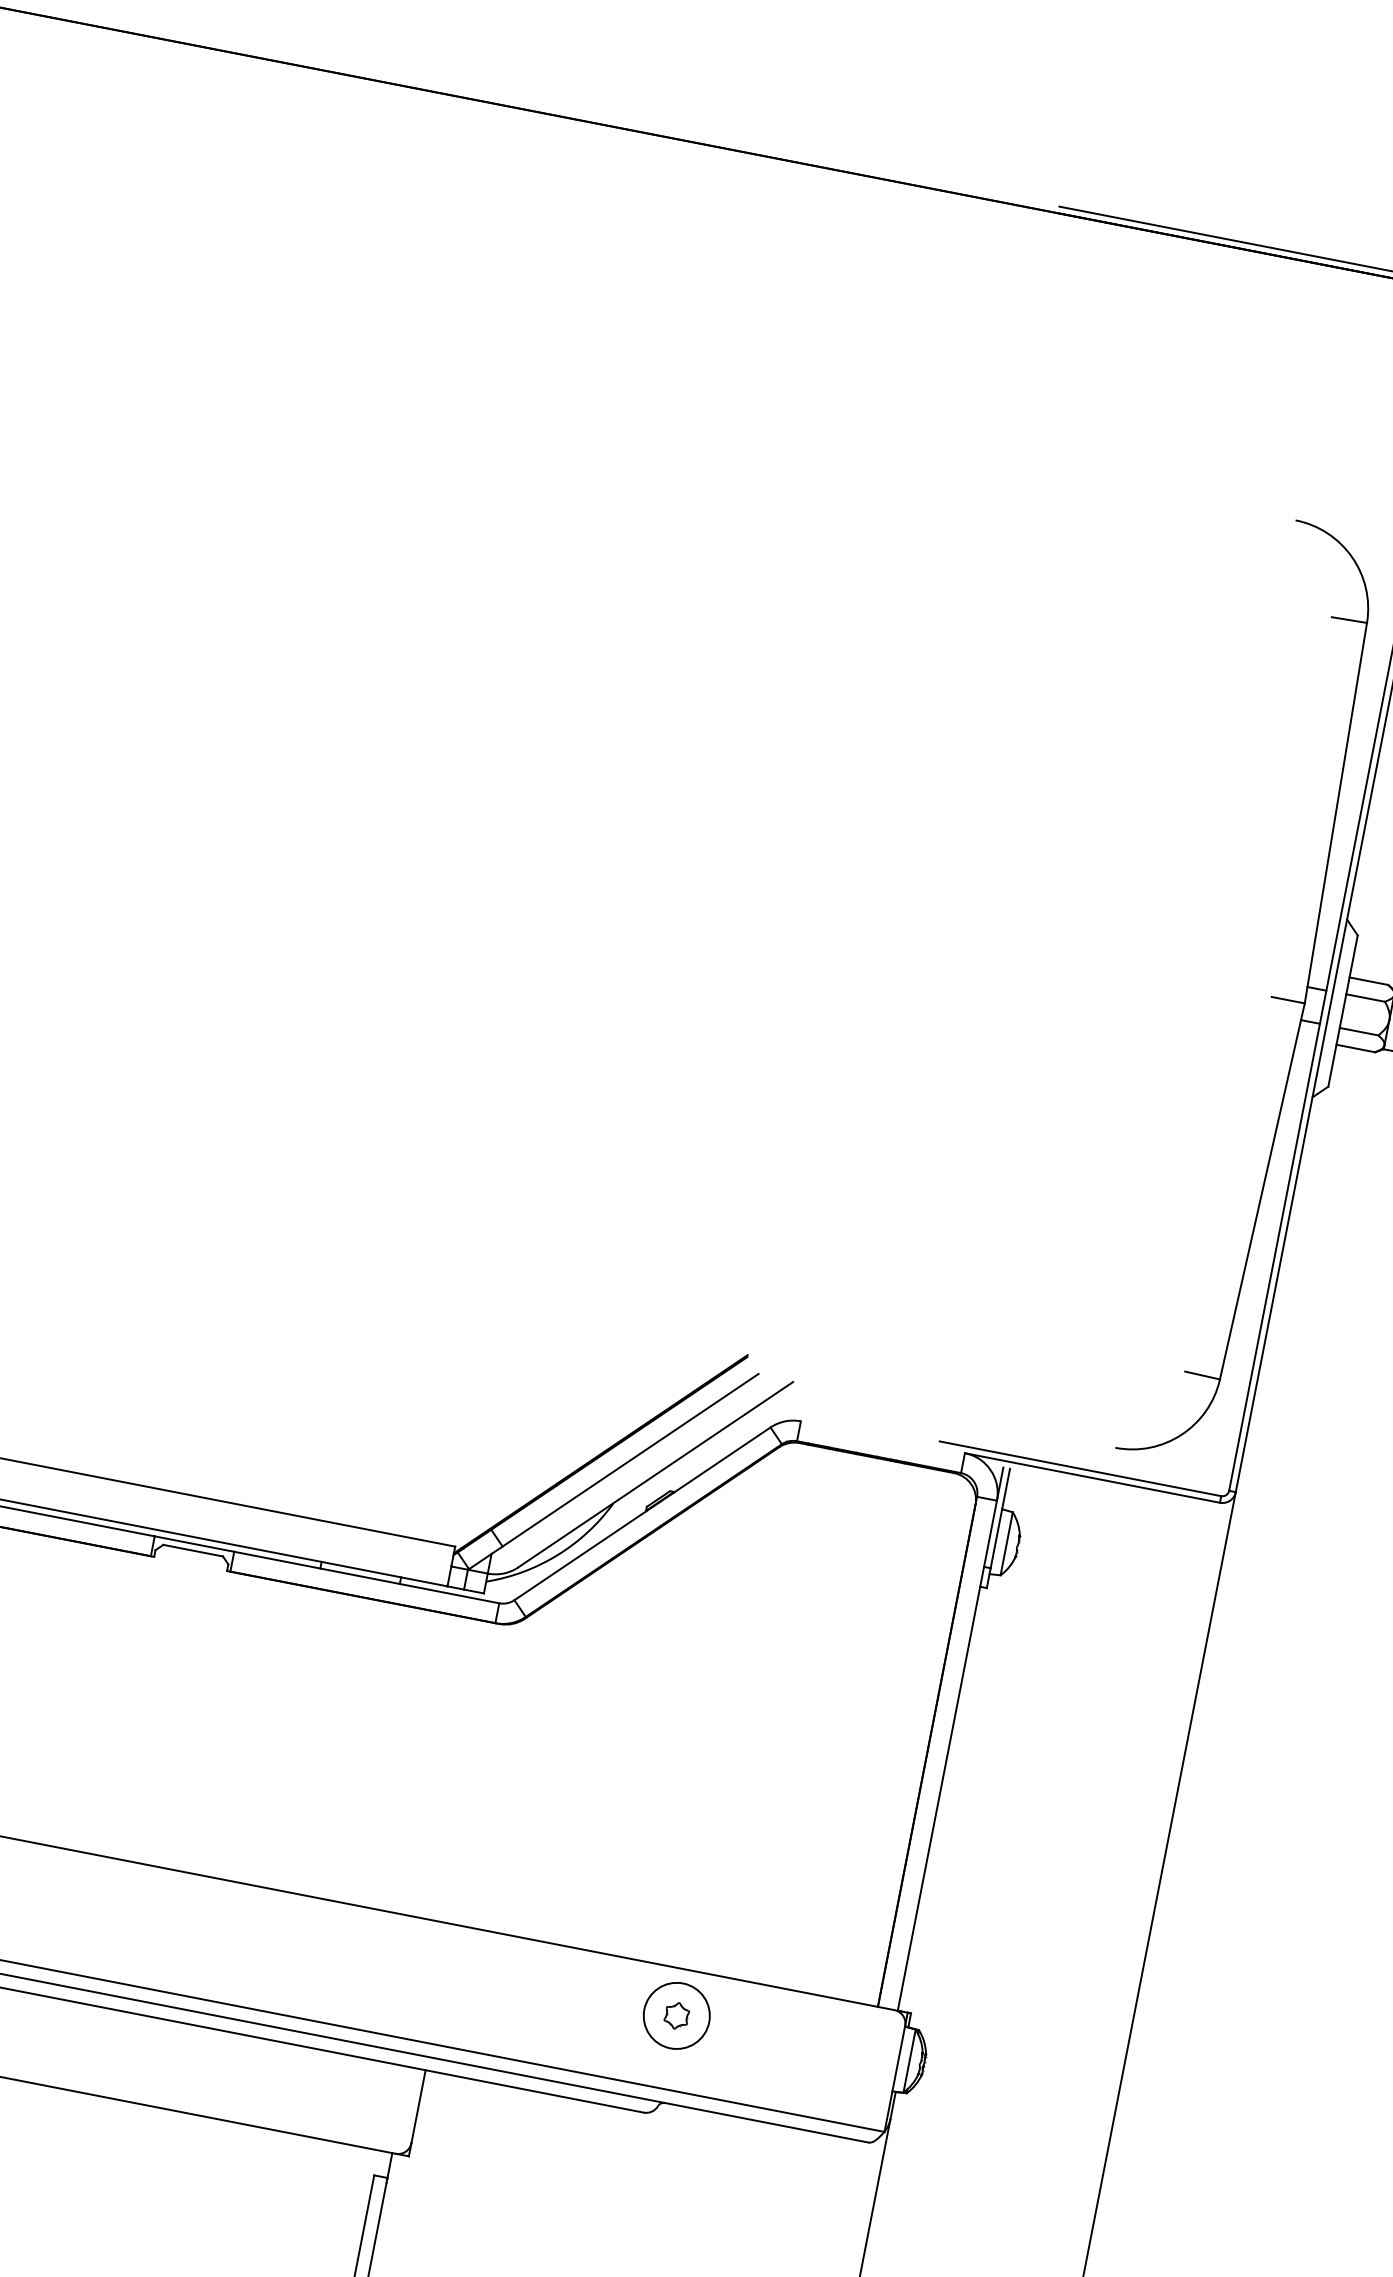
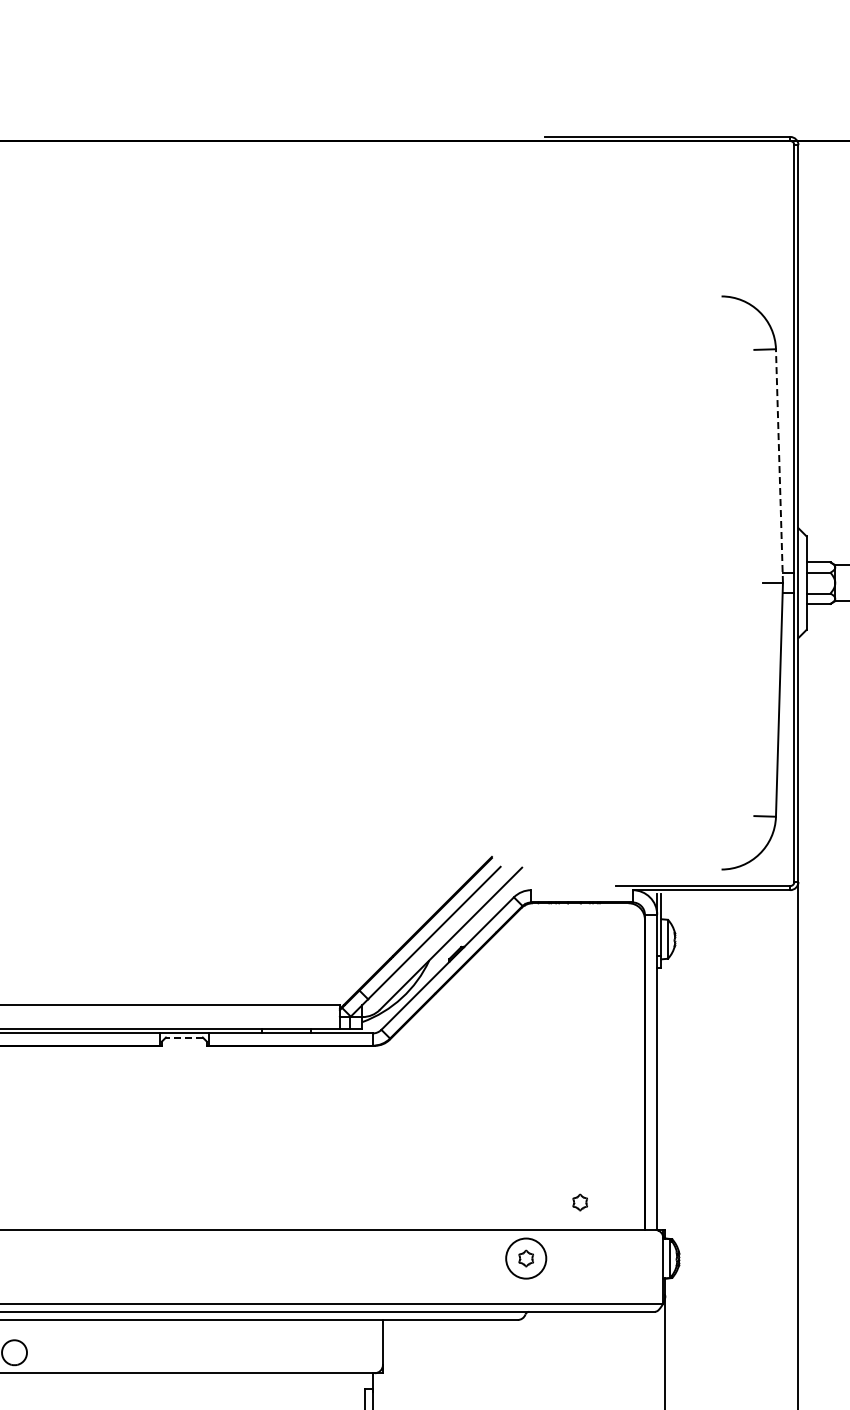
line: (1335, 813) -> (779, 466), solid -> dashed
line: (191, 1550) -> (183, 1037), solid -> dashed
part: (780, 1941) -> (579, 1202), added

